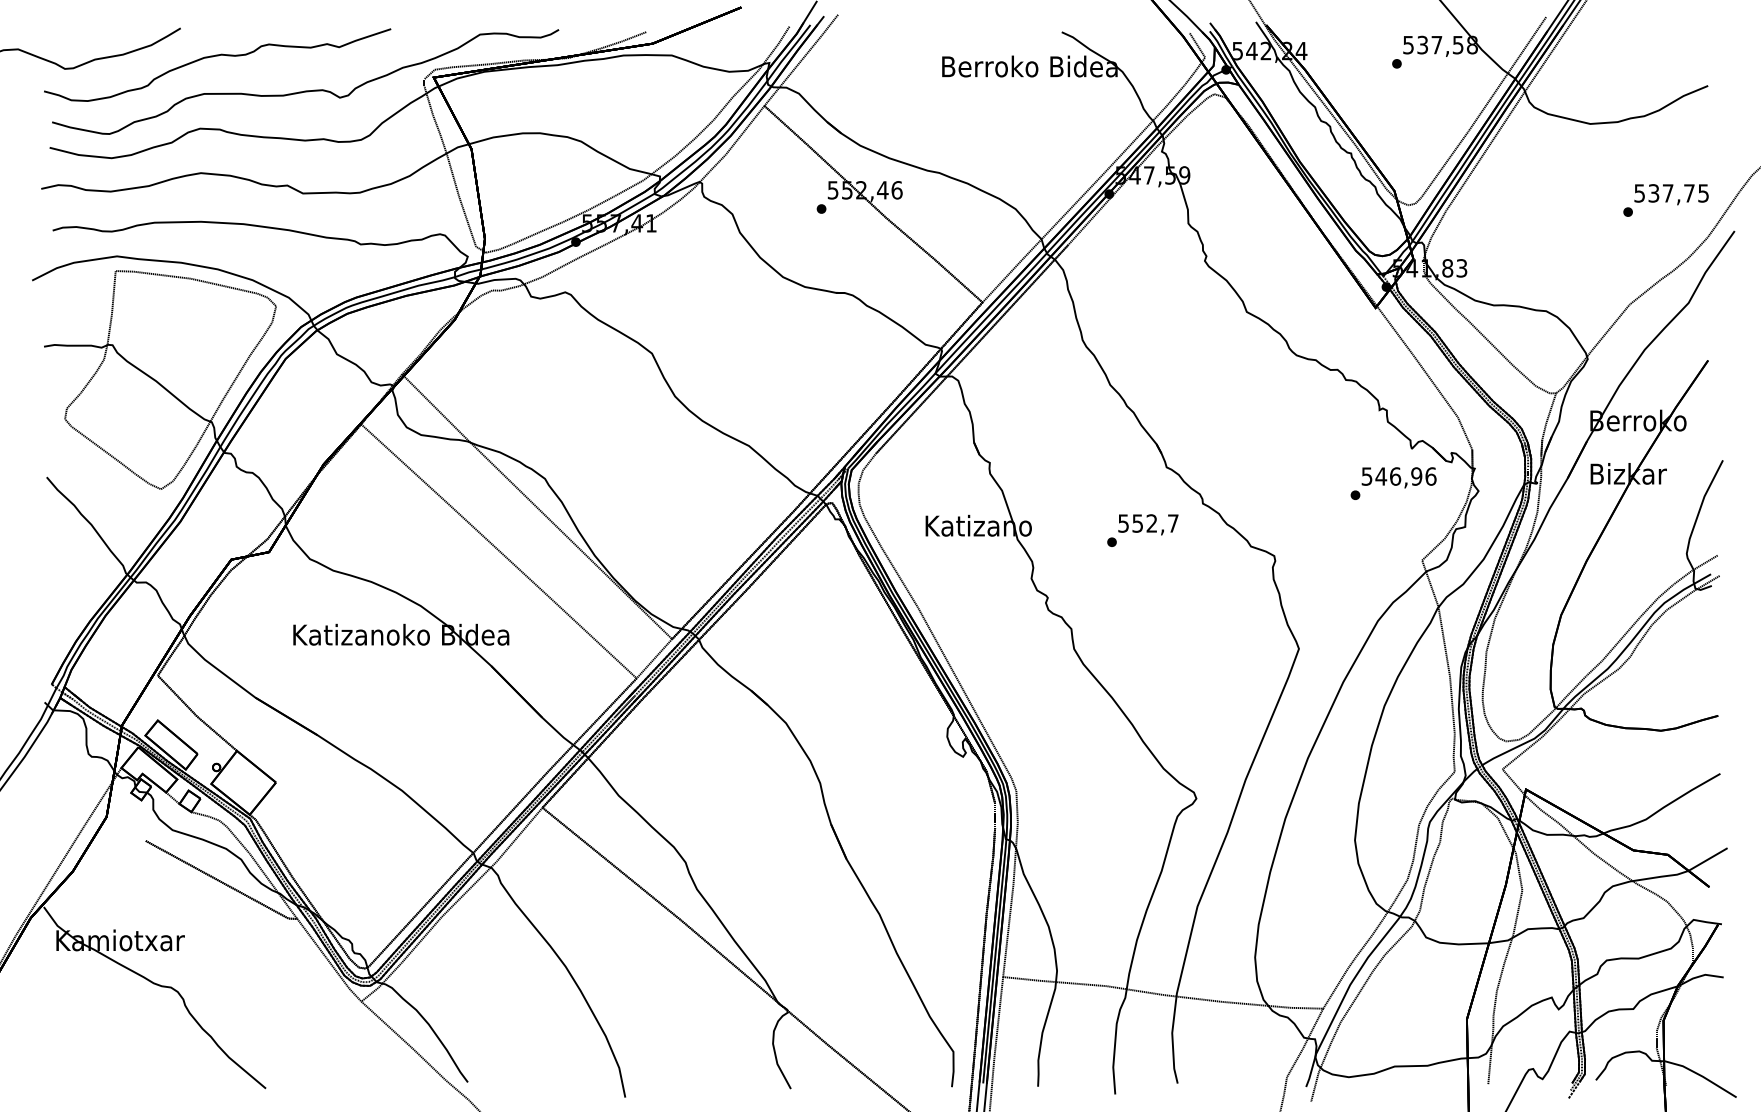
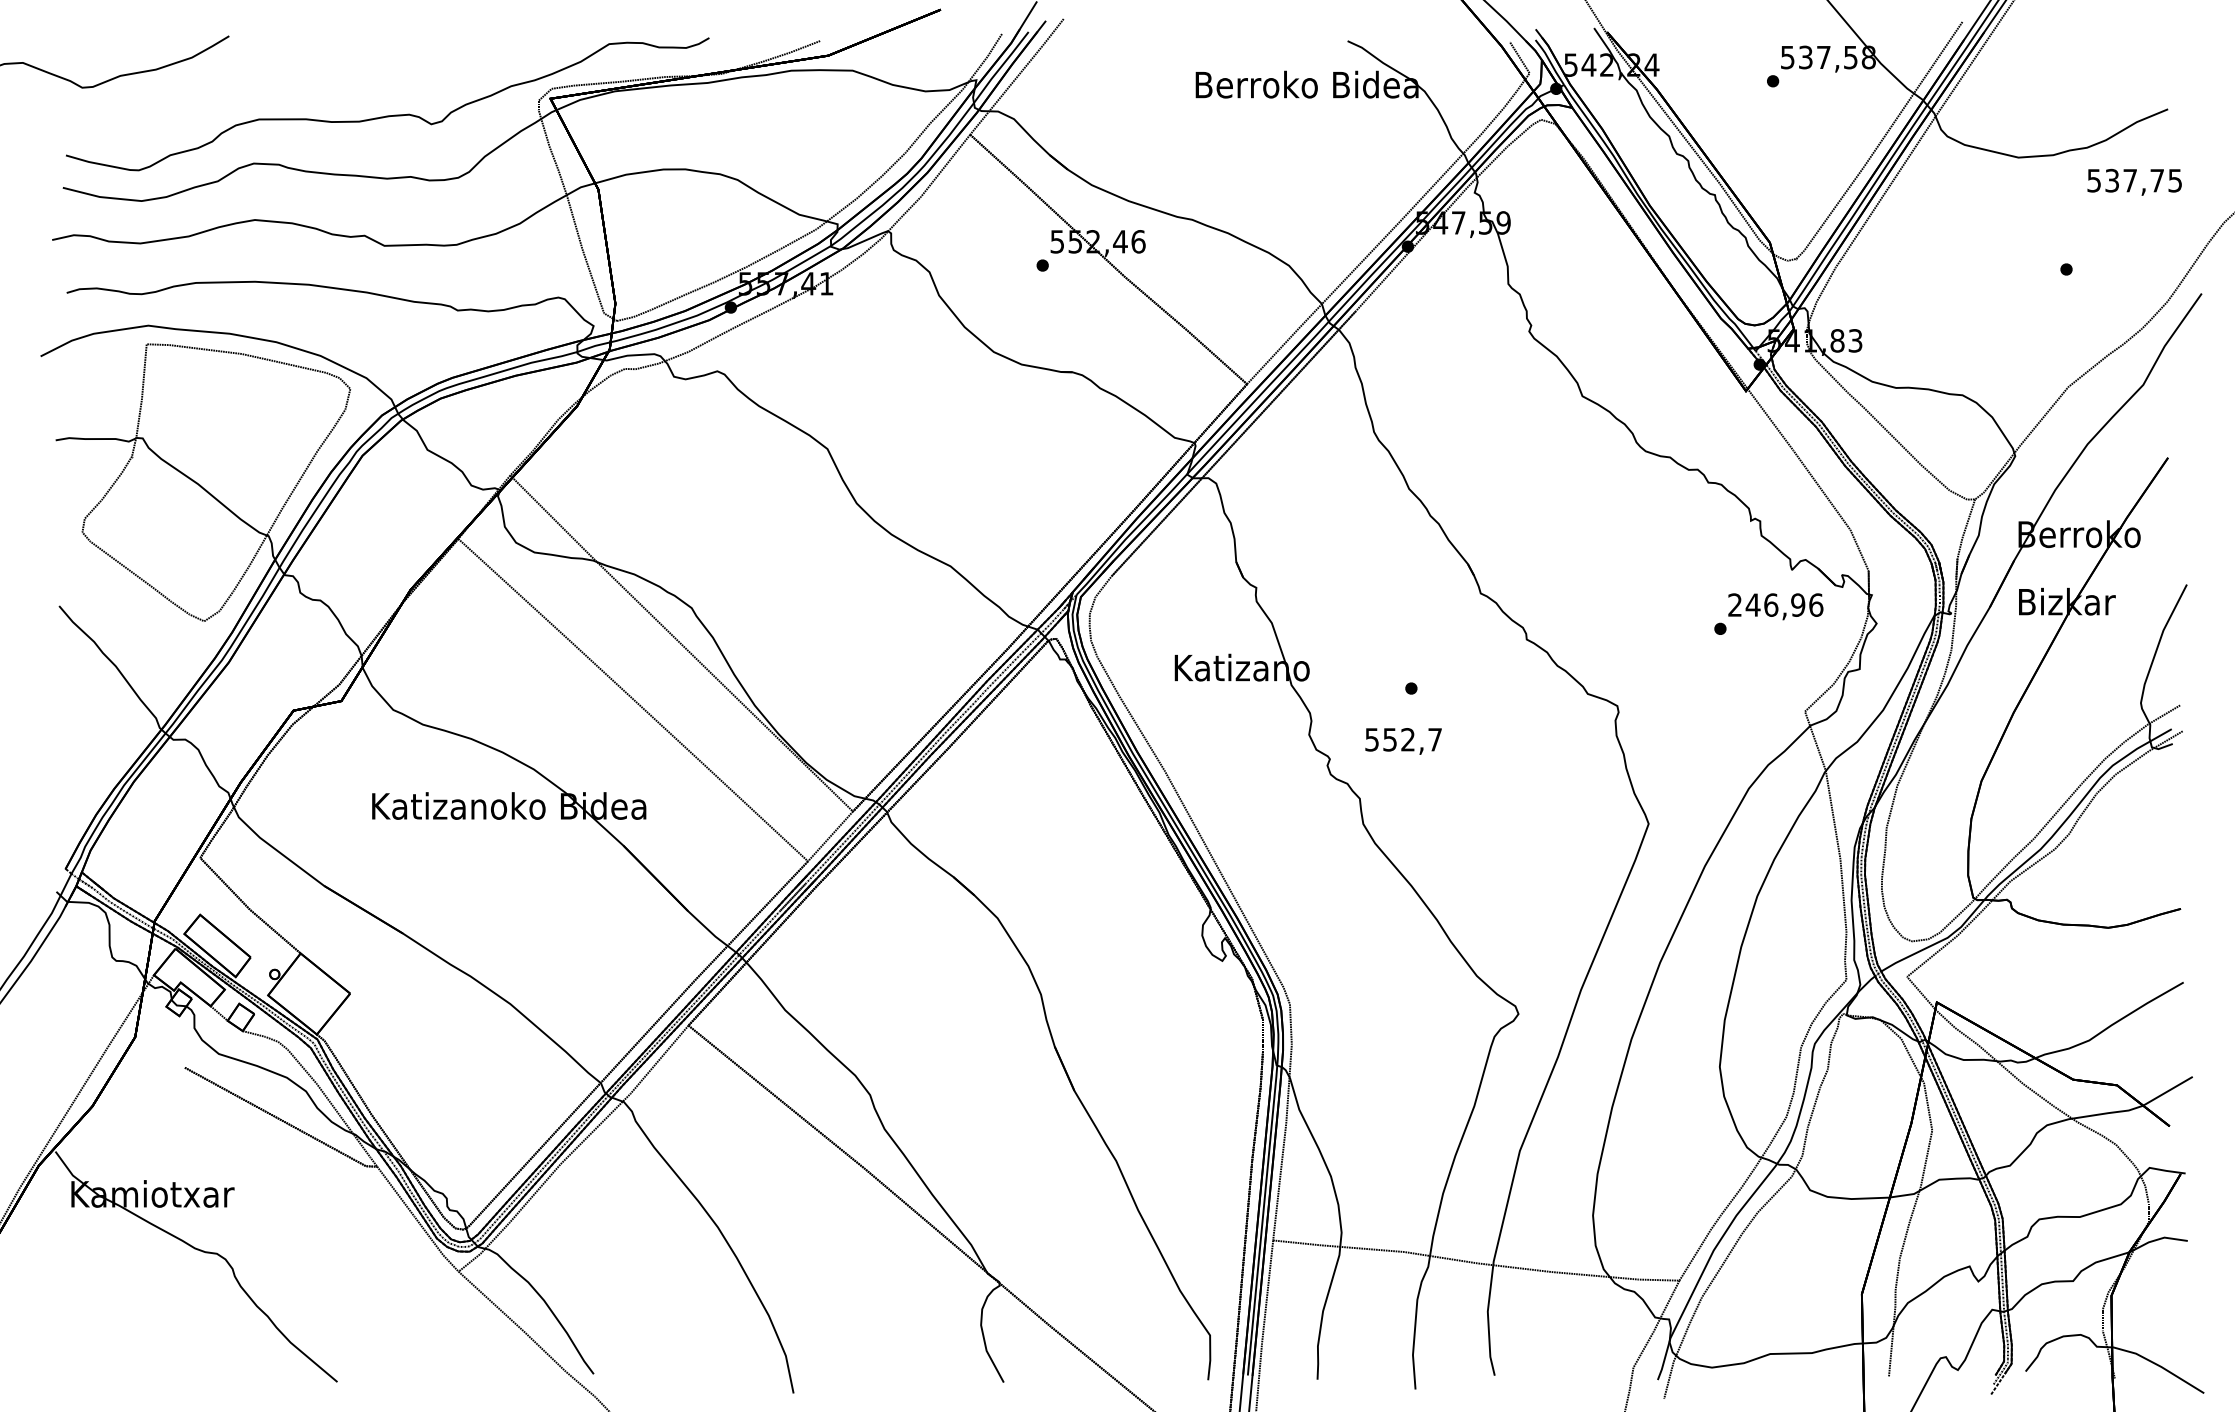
curve: (214, 56) -> (272, 72), removed
text: (1671, 194) -> (2134, 181), moved
text: (1366, 476) -> (1734, 604), 546,96 -> 246,96
text: (1148, 524) -> (1403, 741), moved

